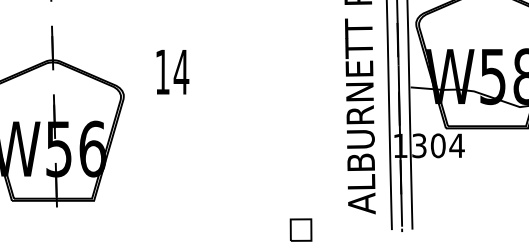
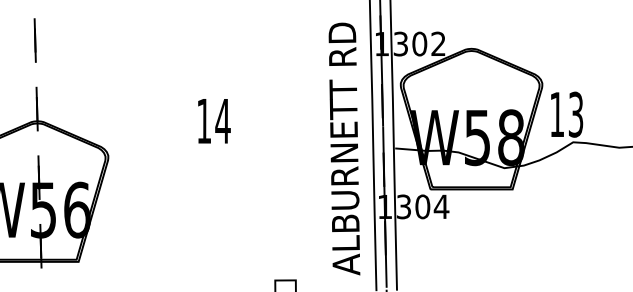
text: (172, 72) -> (214, 121), moved

